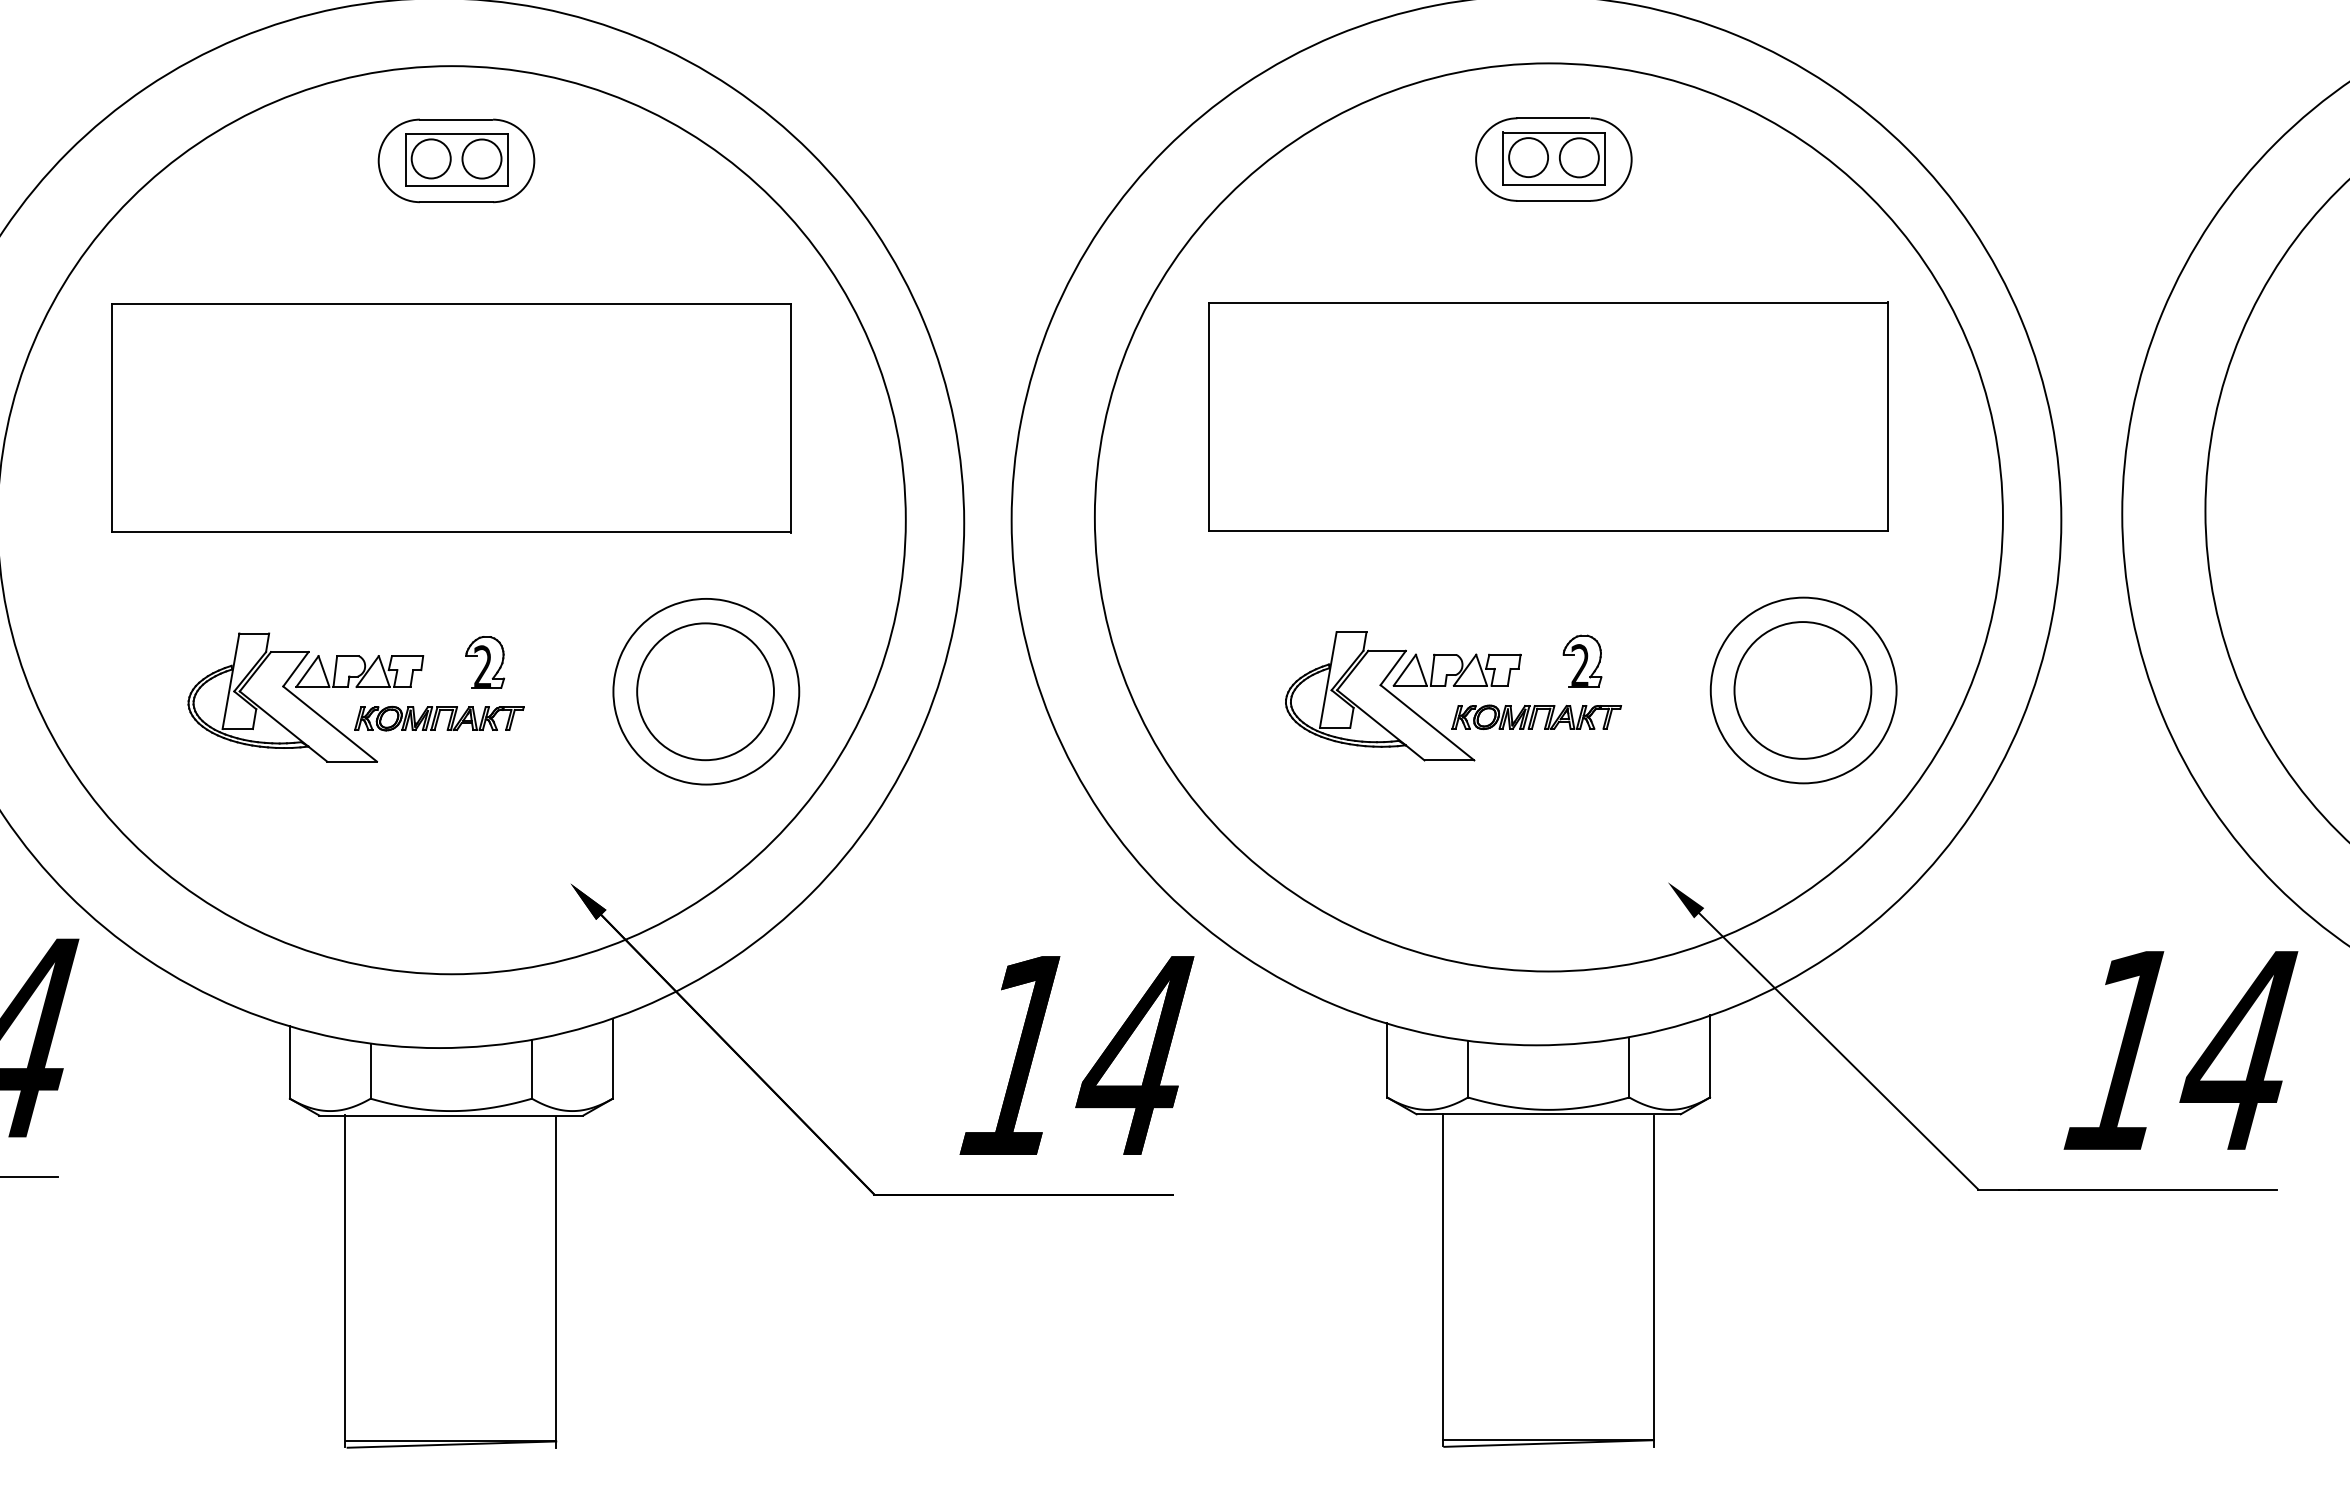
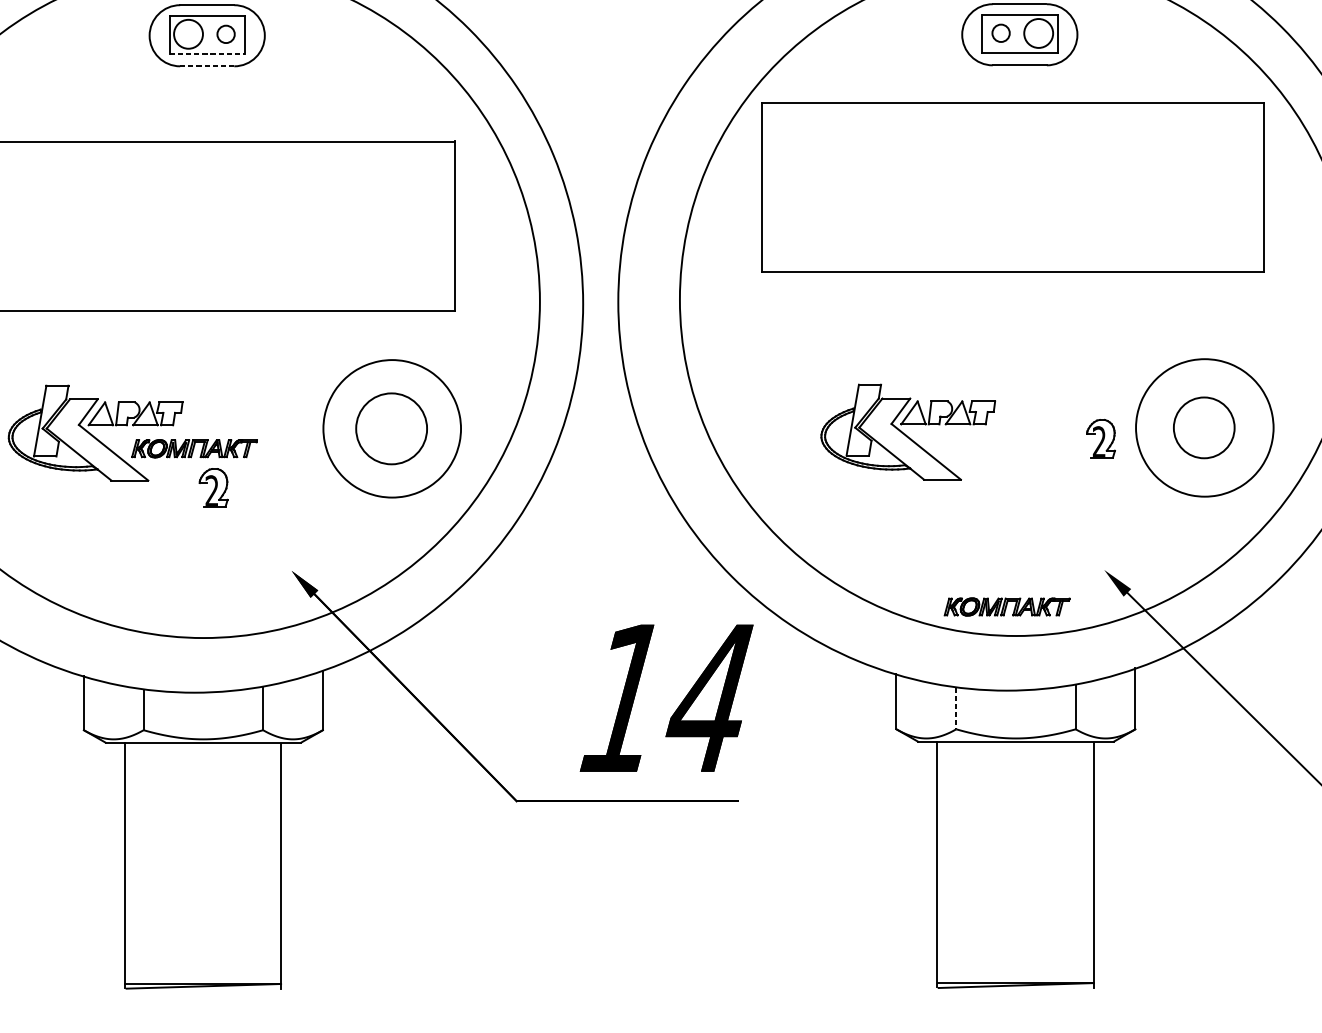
circle: (1528, 157) -> (1001, 33), size x0.6
circle: (481, 158) -> (225, 33), size x0.6
line: (457, 186) -> (207, 54), solid -> dashed
line: (455, 202) -> (206, 66), solid -> dashed
part: (1548, 416) -> (1012, 187), moved
part: (1582, 660) -> (1101, 438), moved
part: (485, 662) -> (213, 487), moved
circle: (1802, 690) -> (1203, 427), size x0.6
circle: (705, 691) -> (391, 428), size x0.7
part: (1536, 716) -> (1006, 606), moved
line: (1468, 1069) -> (956, 708), solid -> dashed

